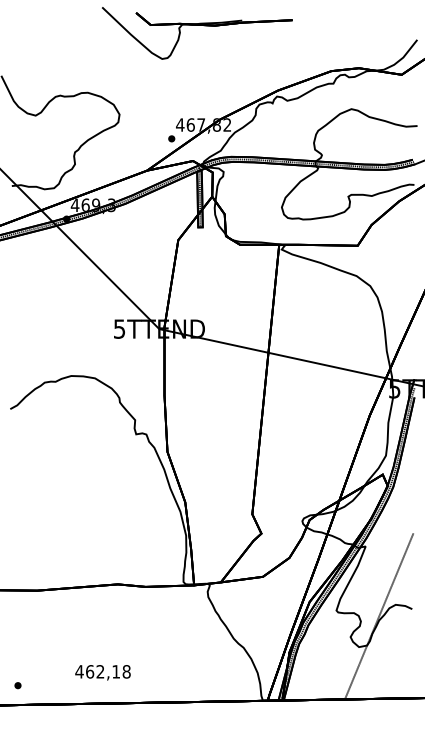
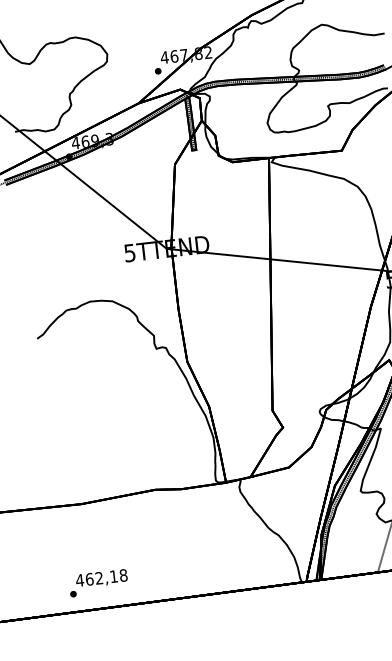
text: (102, 672) -> (101, 578), moved

